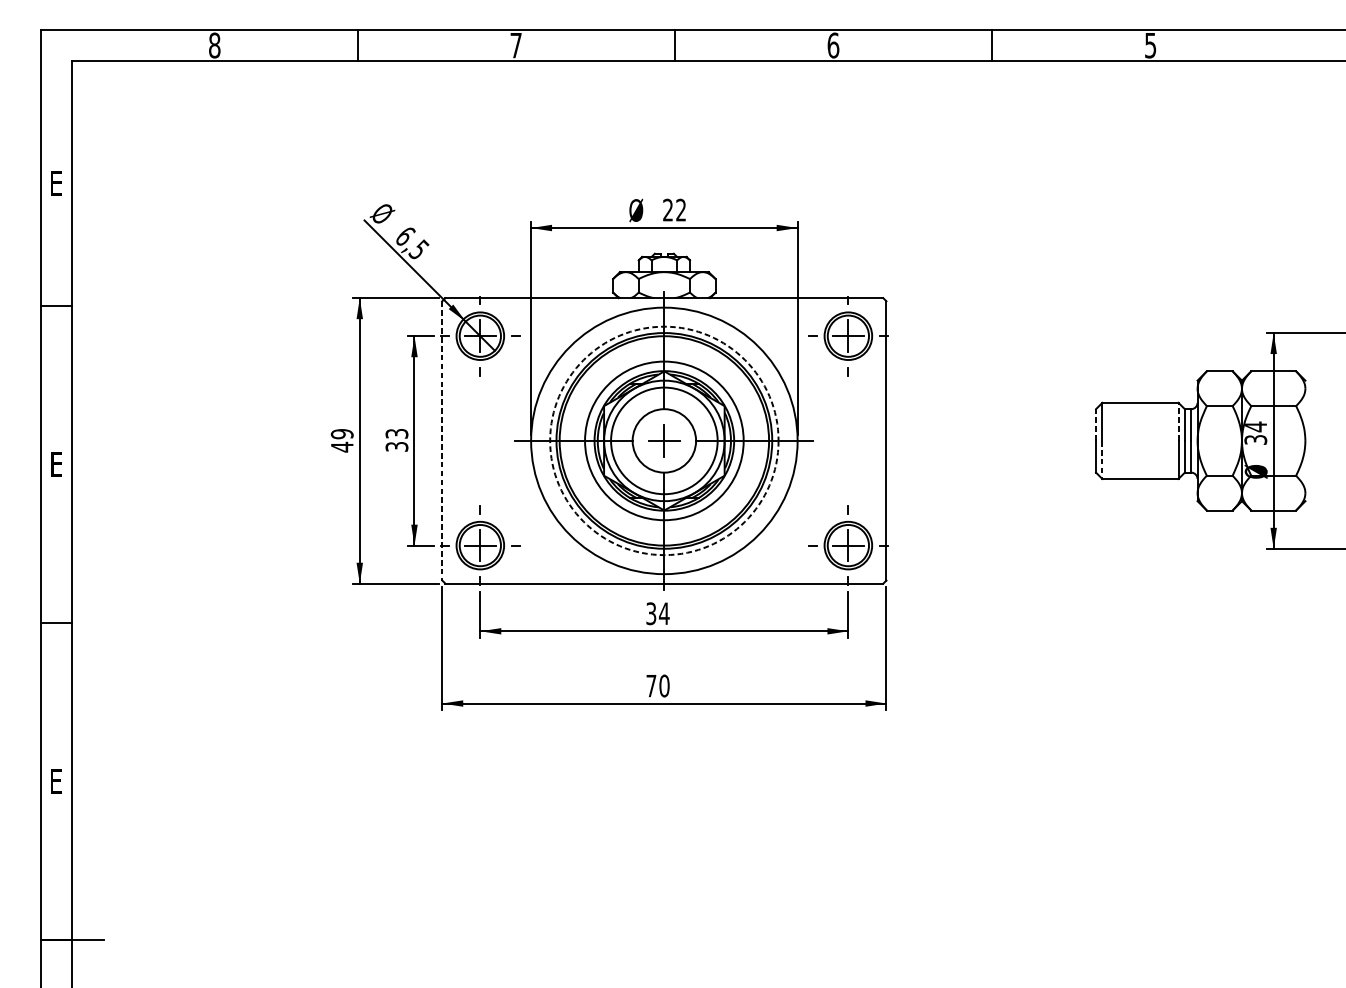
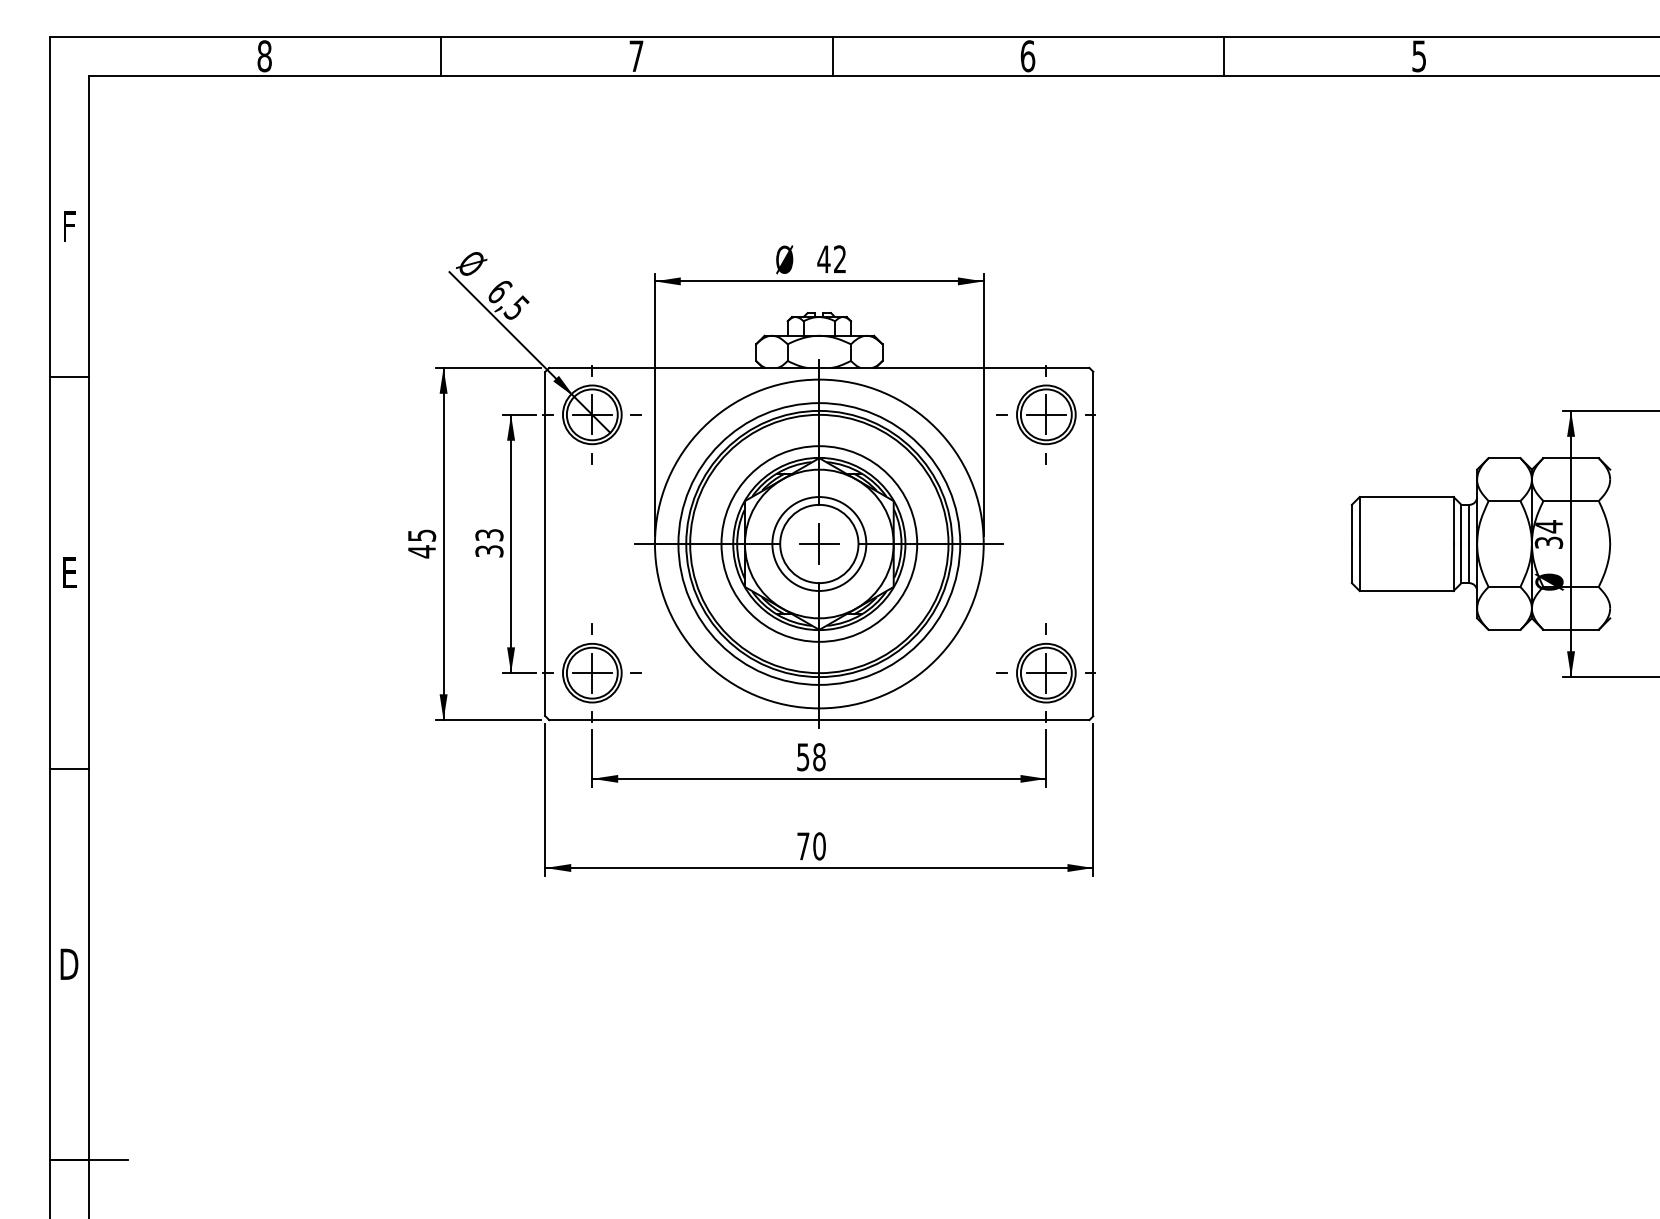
text: (56, 183) -> (69, 226), E -> F
text: (667, 209) -> (823, 258), 22 -> 42
line: (1178, 421) -> (1453, 520), dashed -> solid
line: (1095, 425) -> (1351, 524), dashed -> solid
text: (341, 434) -> (421, 535), 49 -> 45
circle: (664, 440) -> (819, 543), dashed -> solid
circle: (664, 440) -> (819, 543), size x0.71
line: (442, 441) -> (545, 544), dashed -> solid
line: (1102, 460) -> (1359, 568), dashed -> solid
text: (658, 613) -> (811, 757), 34 -> 58
text: (56, 780) -> (69, 963), E -> D

